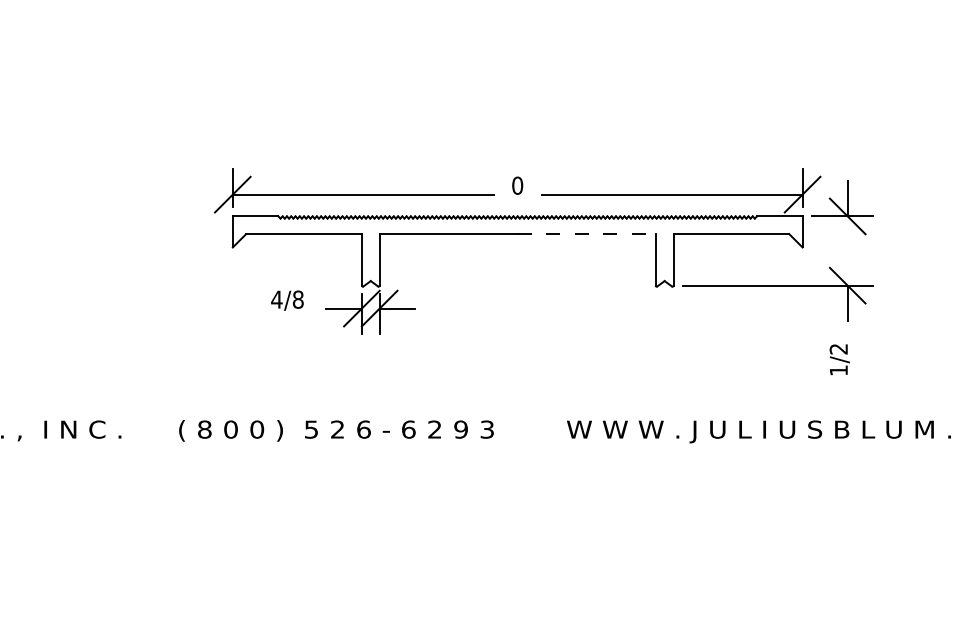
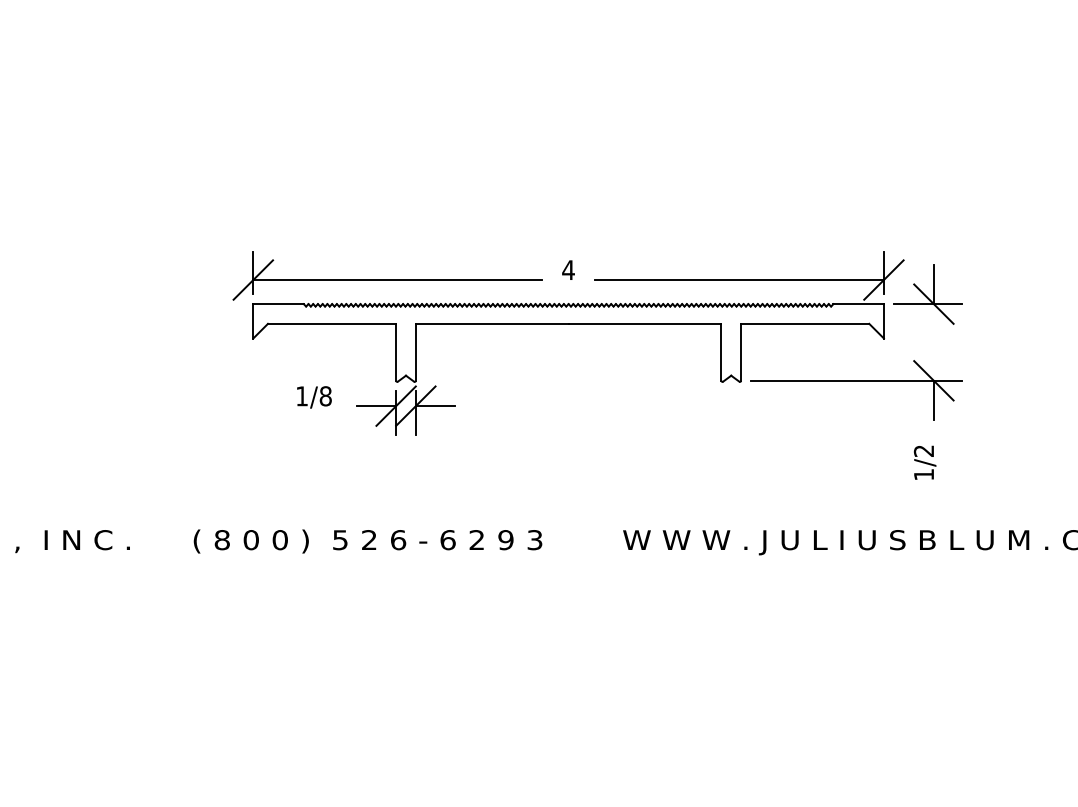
text: (517, 186) -> (568, 270), 0 -> 4
line: (587, 233) -> (645, 323), dashed -> solid
text: (276, 299) -> (301, 396), 4/8 -> 1/8

